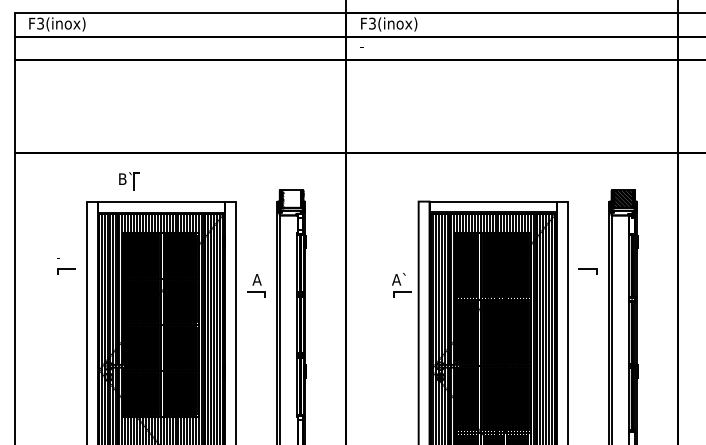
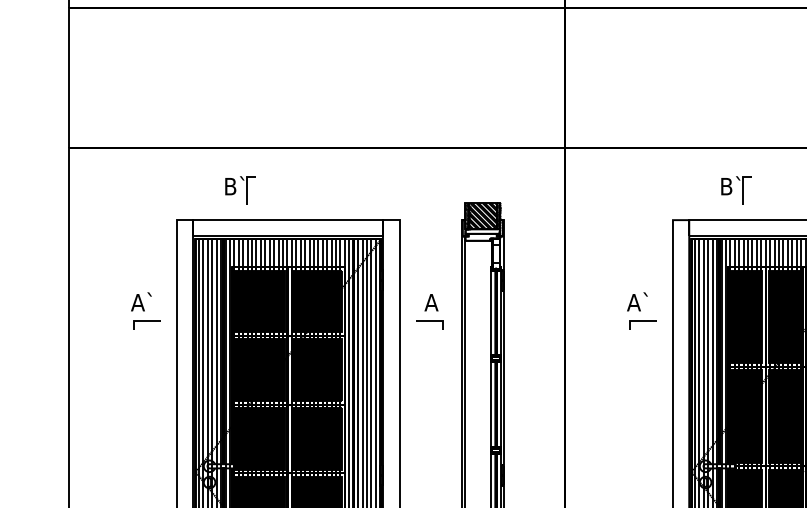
part: (461, 181) -> (737, 190), added
hatch: (291, 198) -> (482, 215), added
text: (62, 255) -> (140, 300), - -> A`
part: (256, 285) -> (430, 311), moved
part: (401, 285) -> (641, 311), moved

